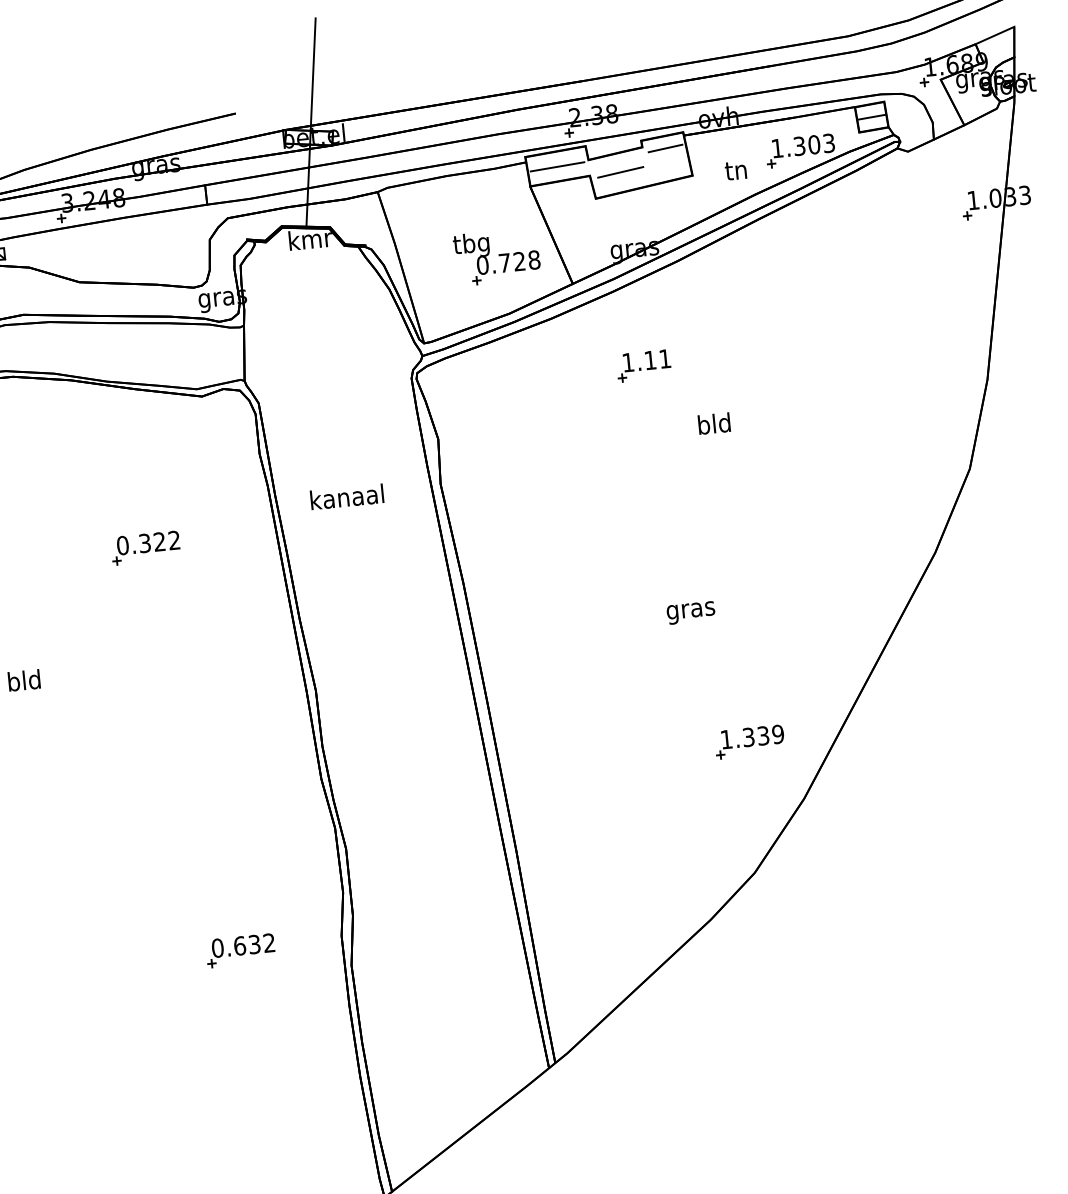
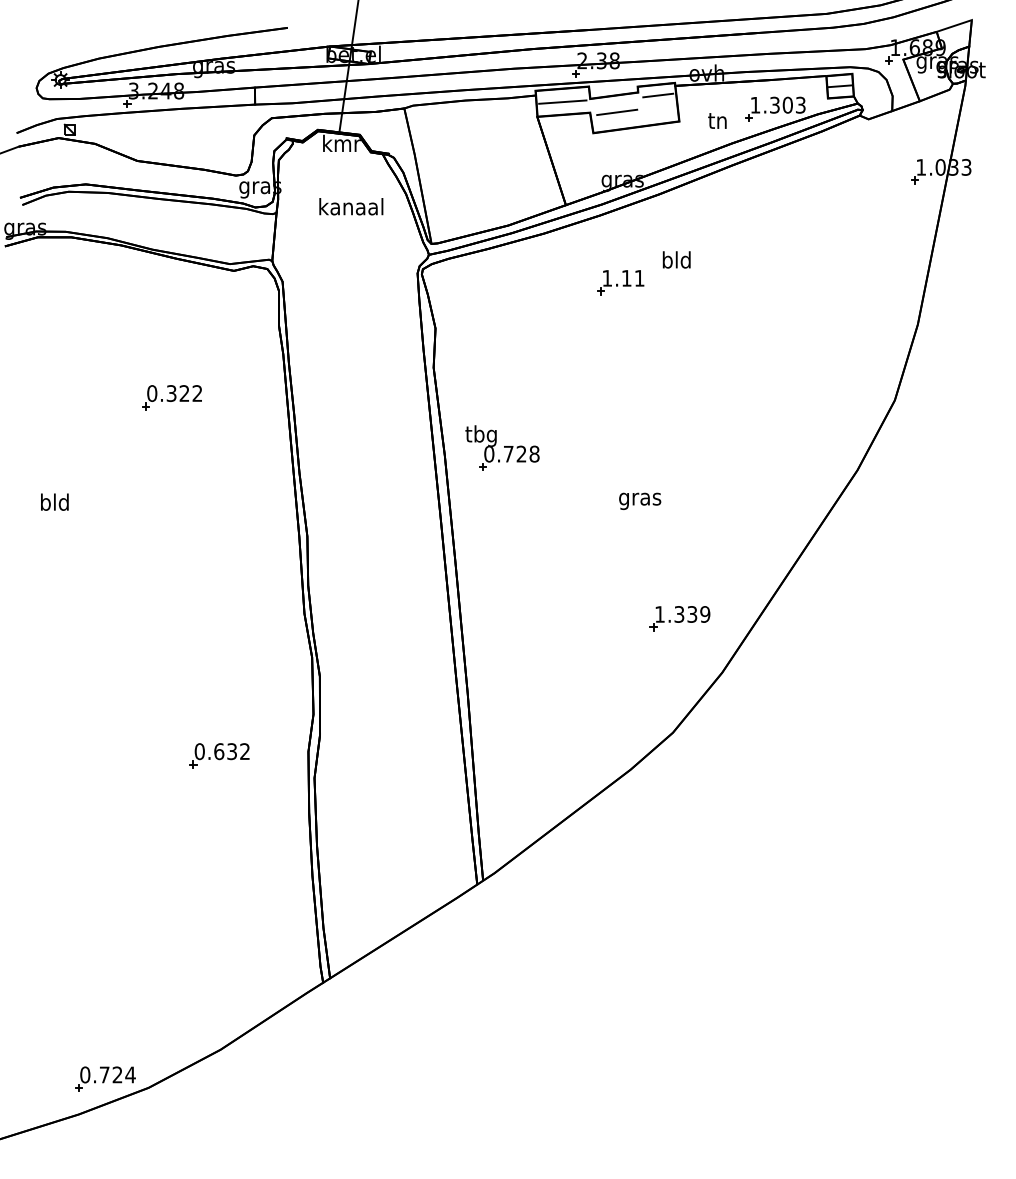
part: (497, 256) -> (502, 447), moved
text: (713, 423) -> (676, 259), moved
text: (347, 496) -> (351, 206), moved

